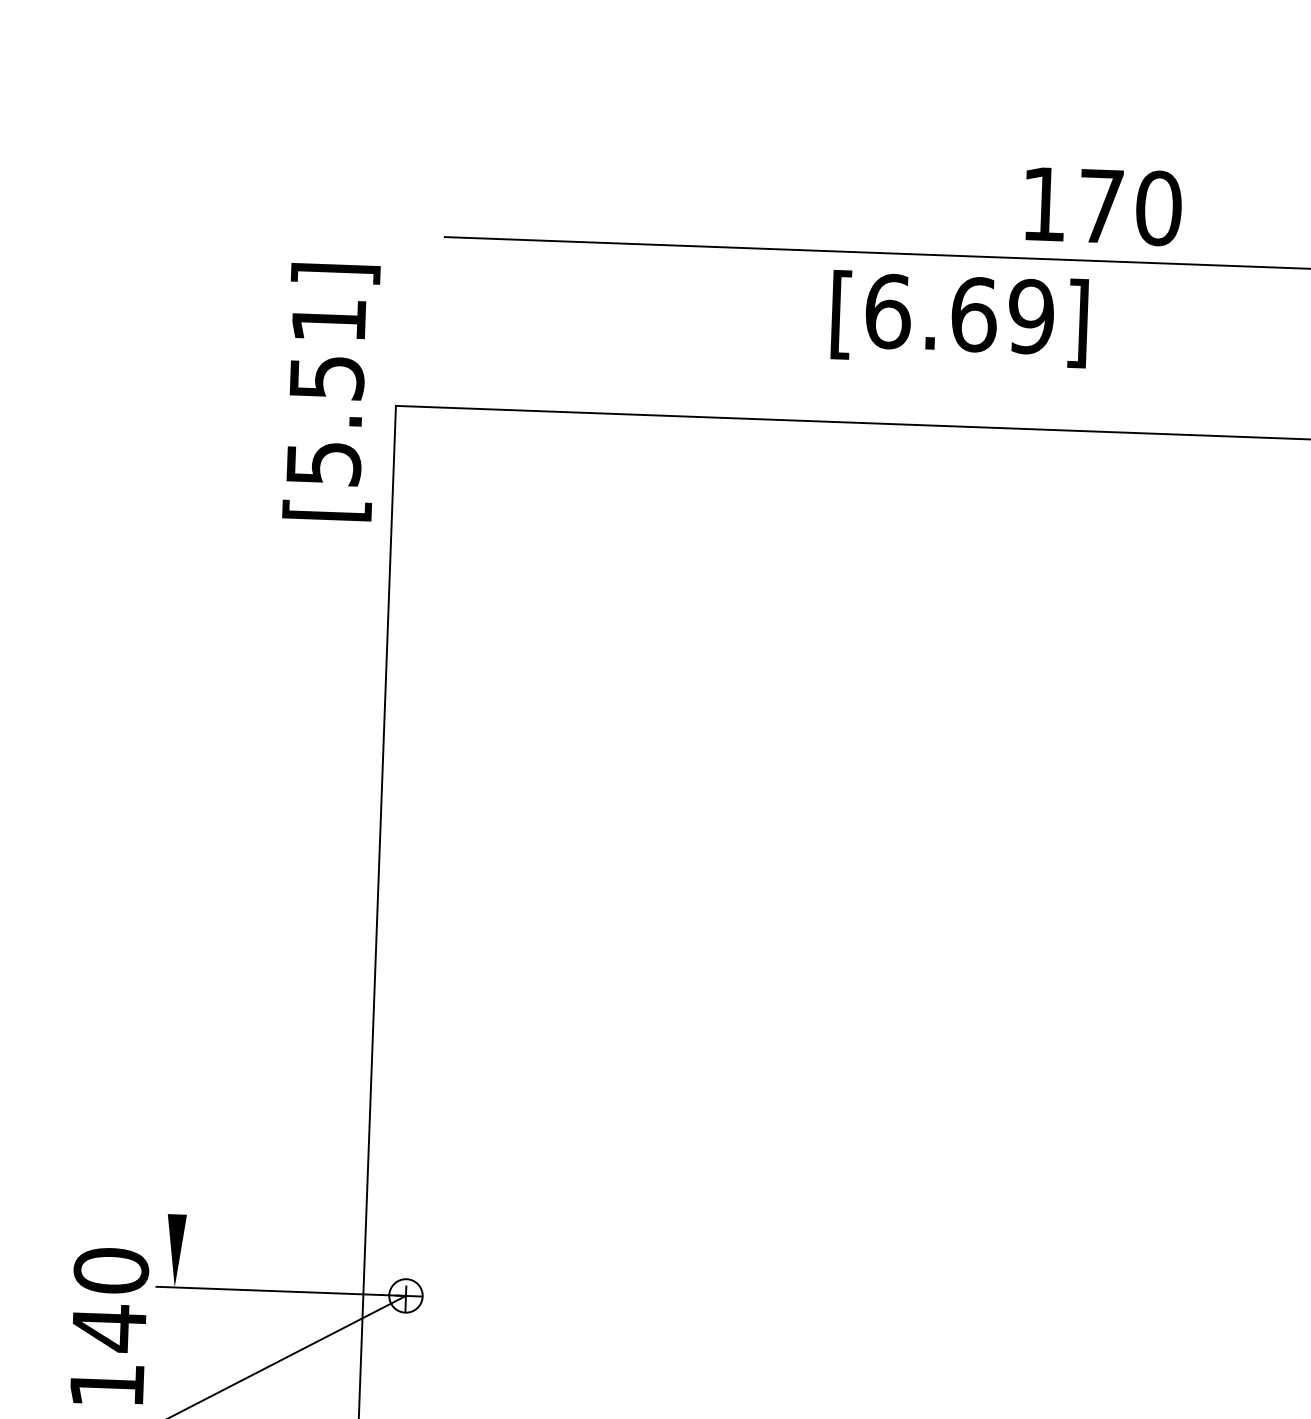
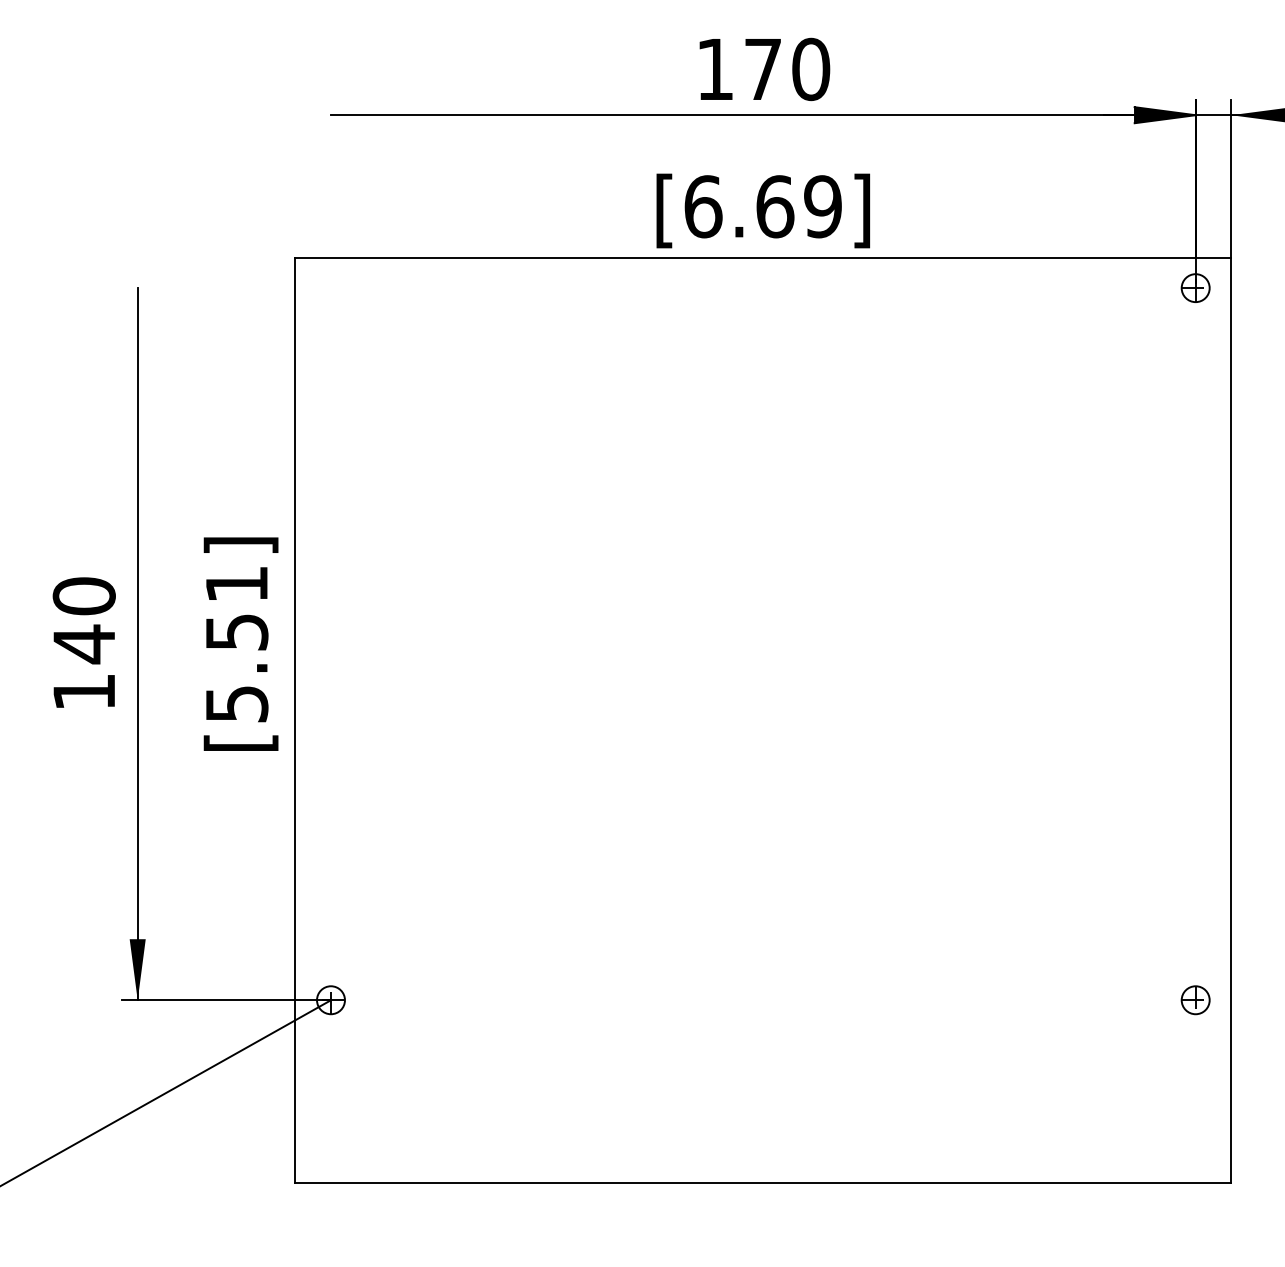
text: (1103, 206) -> (764, 69), moved
text: (958, 318) -> (762, 210), moved
text: (330, 391) -> (240, 643), moved
line: (190, 861) -> (137, 644), added
text: (108, 1326) -> (83, 642), moved

